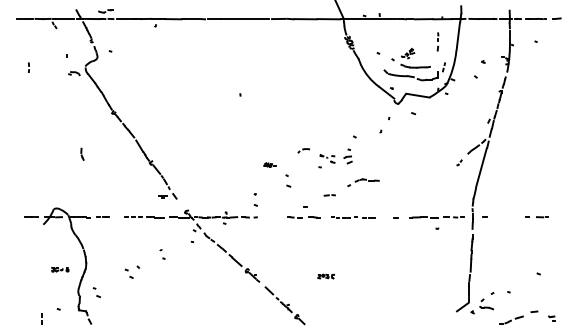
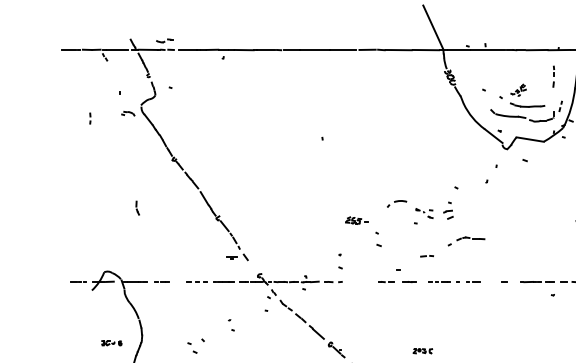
part: (28, 67) -> (89, 118), moved
part: (303, 150) -> (396, 203), size x1.43
part: (269, 164) -> (356, 220), size x1.67

